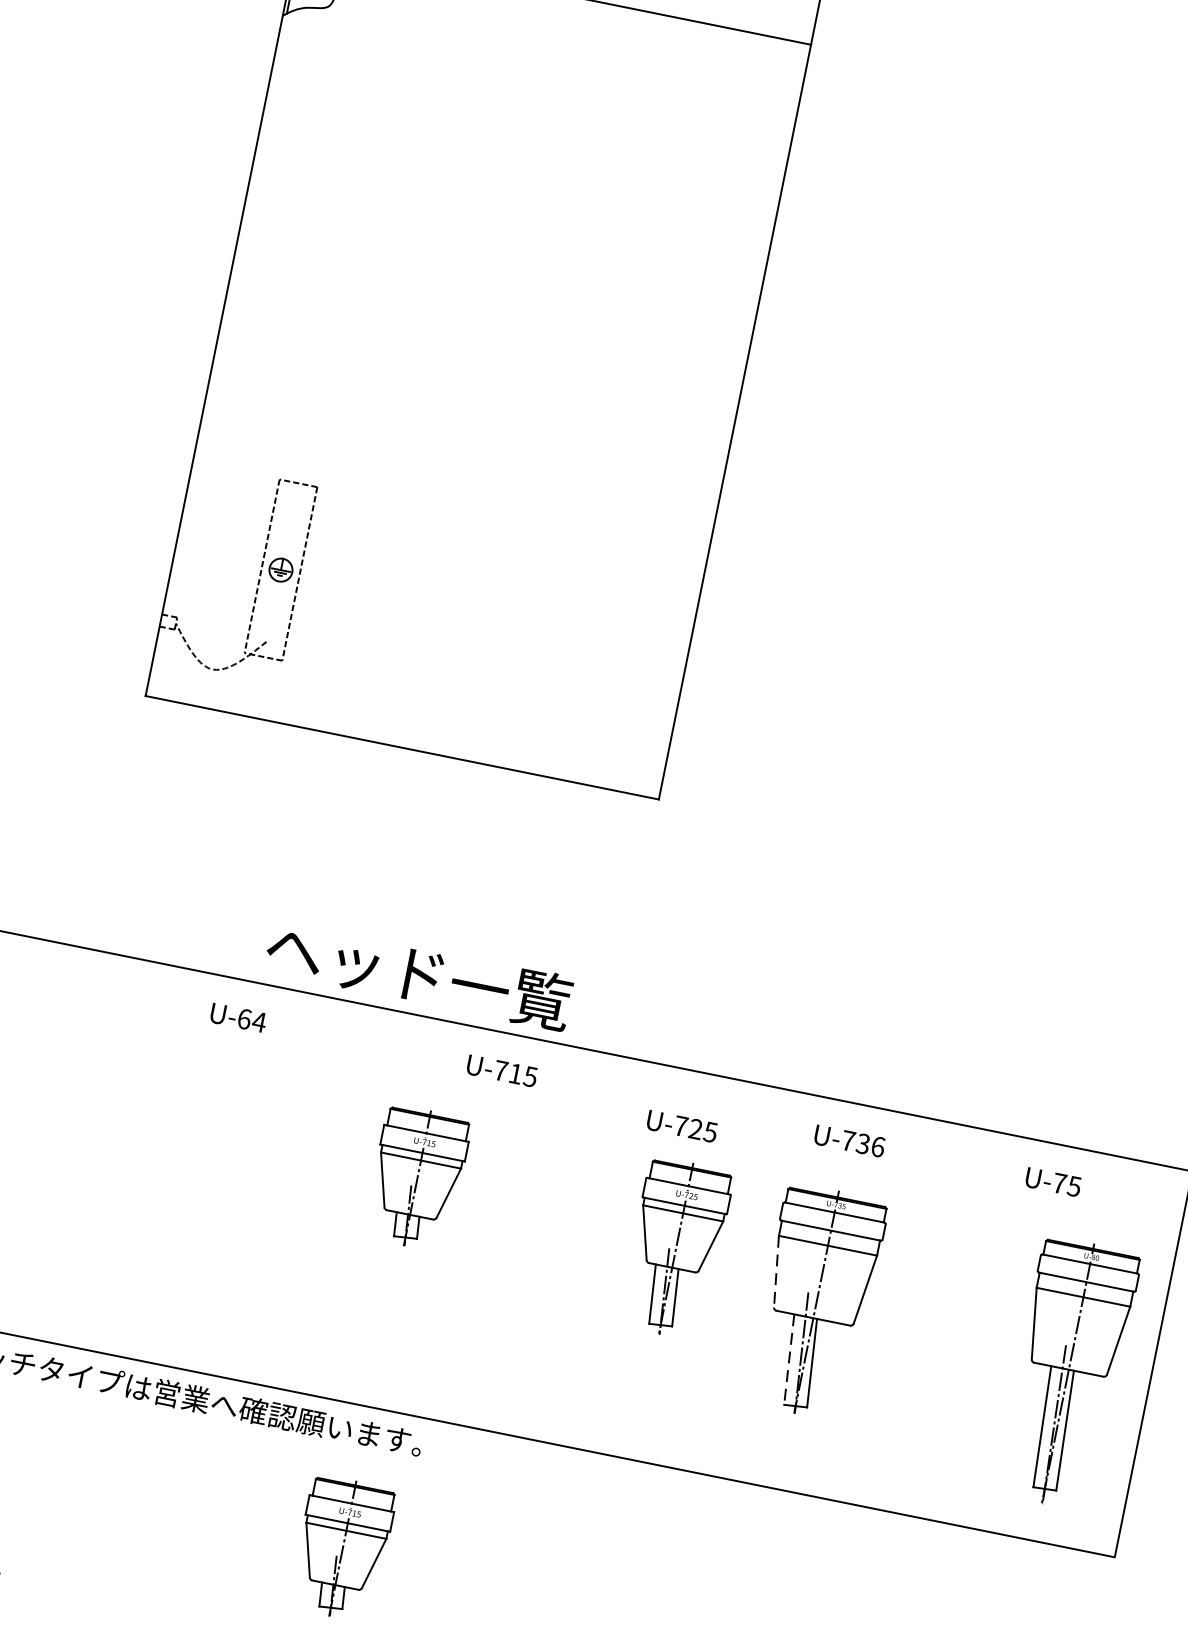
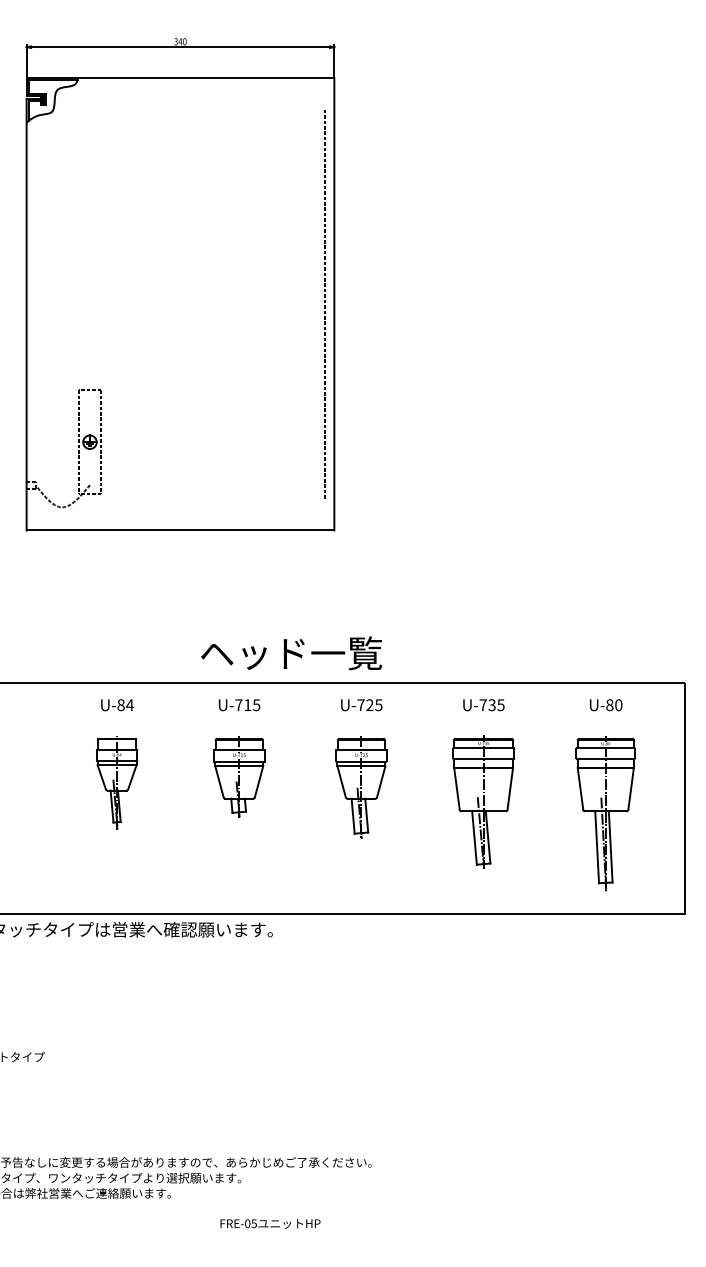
line: (720, 417) -> (325, 303), added
text: (418, 975) -> (291, 653), moved
text: (243, 1019) -> (120, 705), U-64 -> U-84
text: (501, 1071) -> (239, 705), moved
text: (681, 1126) -> (361, 705), moved
part: (212, 1146) -> (117, 782), added
text: (877, 1147) -> (500, 705), U-736 -> U-735
text: (1067, 1185) -> (614, 705), U-75 -> U-80
part: (676, 1249) -> (361, 787), moved
line: (777, 1272) -> (457, 789), dashed -> solid
line: (789, 1360) -> (474, 838), dashed -> solid
part: (1067, 1373) -> (605, 813), moved
part: (343, 1548) -> (239, 998), removed

